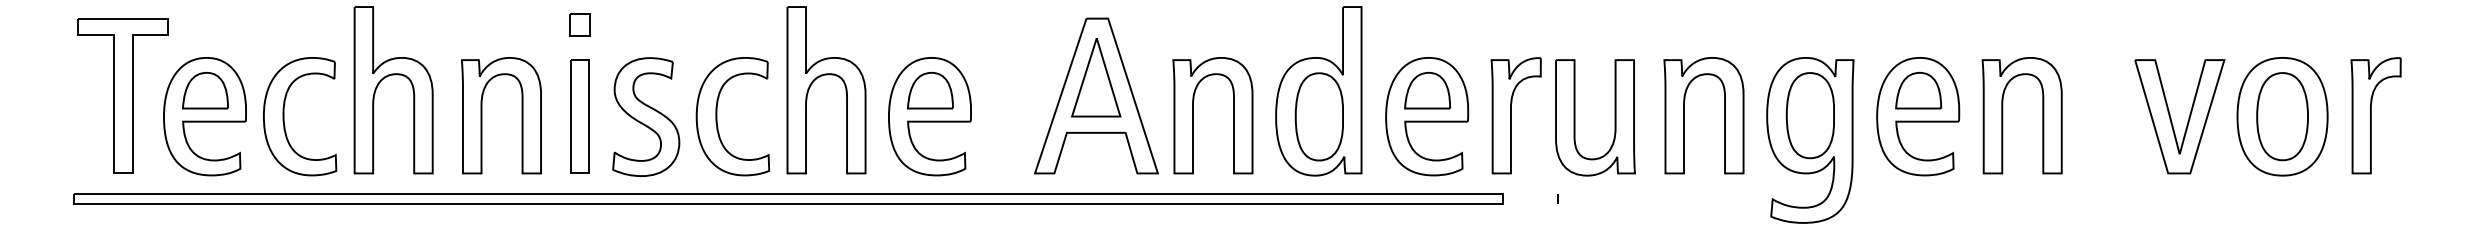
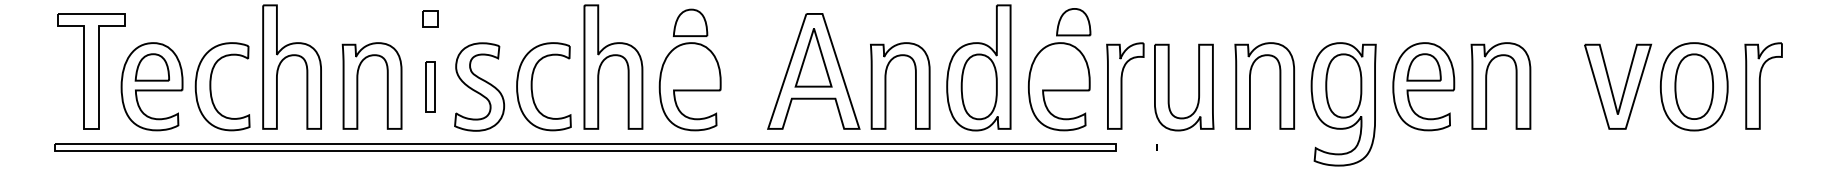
part: (930, 90) -> (690, 22), moved
part: (1427, 90) -> (1073, 22), moved
part: (579, 116) -> (430, 86), size x0.6

